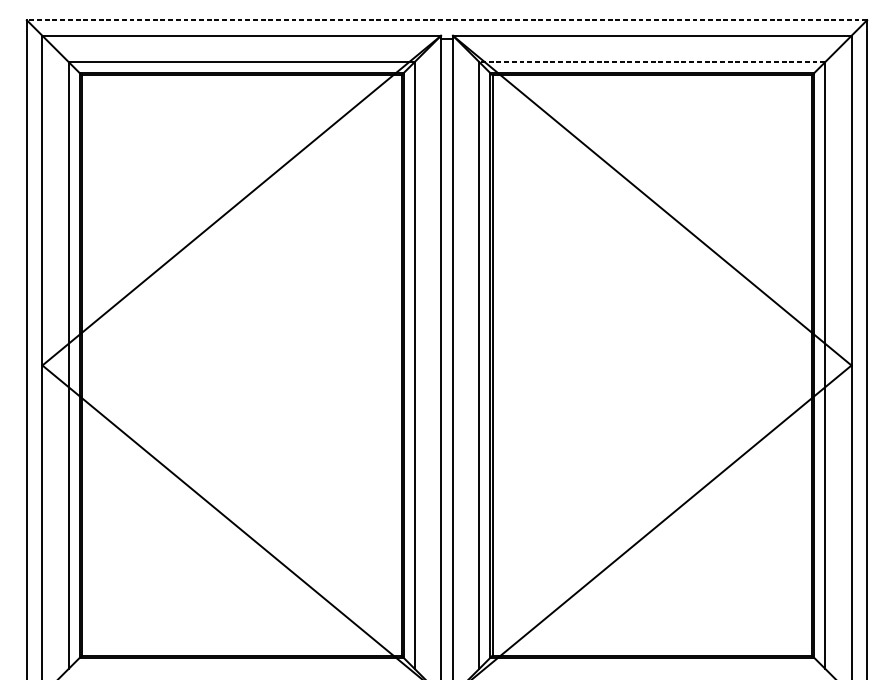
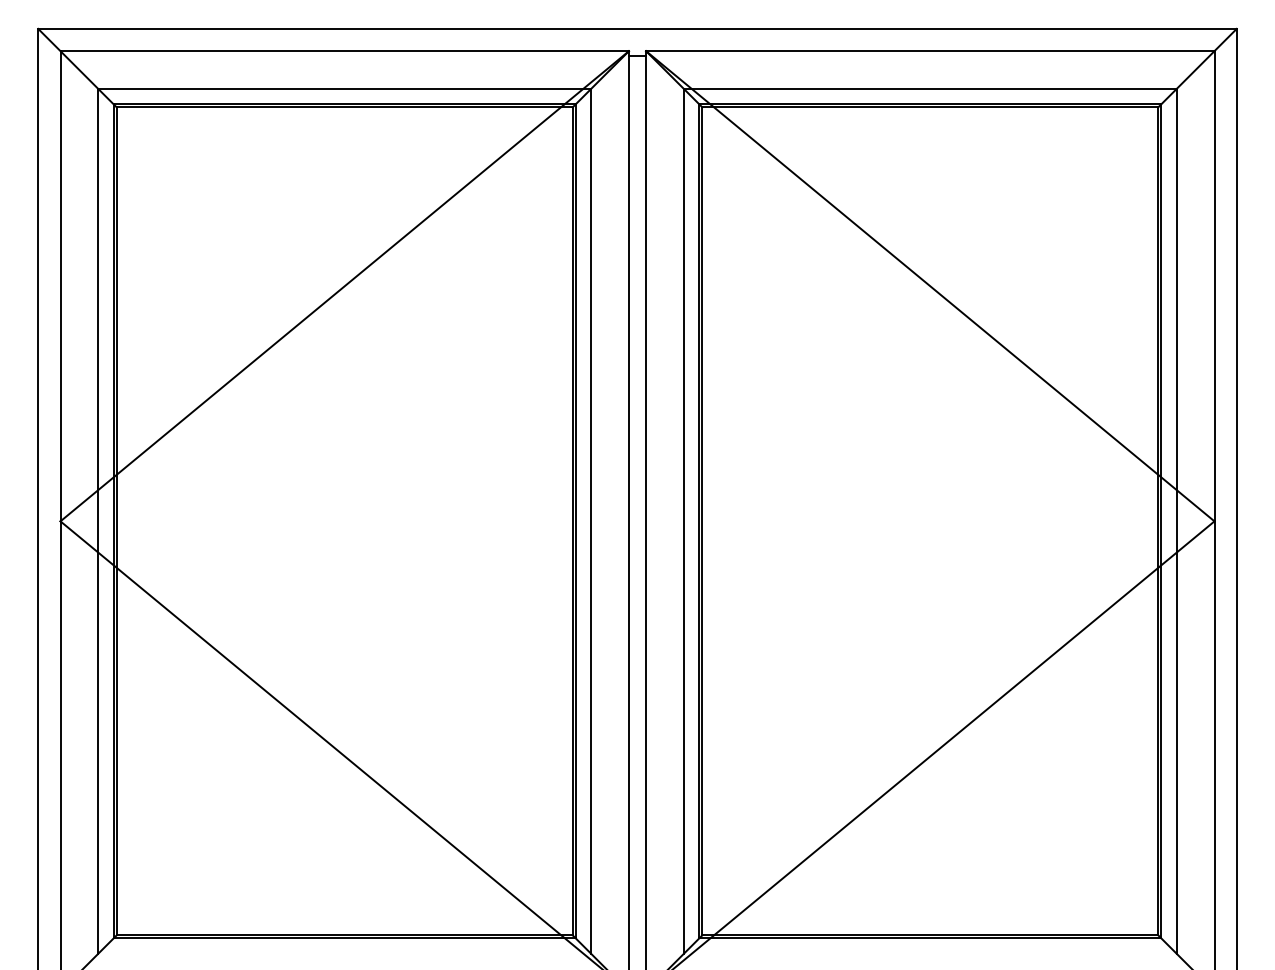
line: (447, 19) -> (637, 28), dashed -> solid
line: (652, 62) -> (930, 88), dashed -> solid

